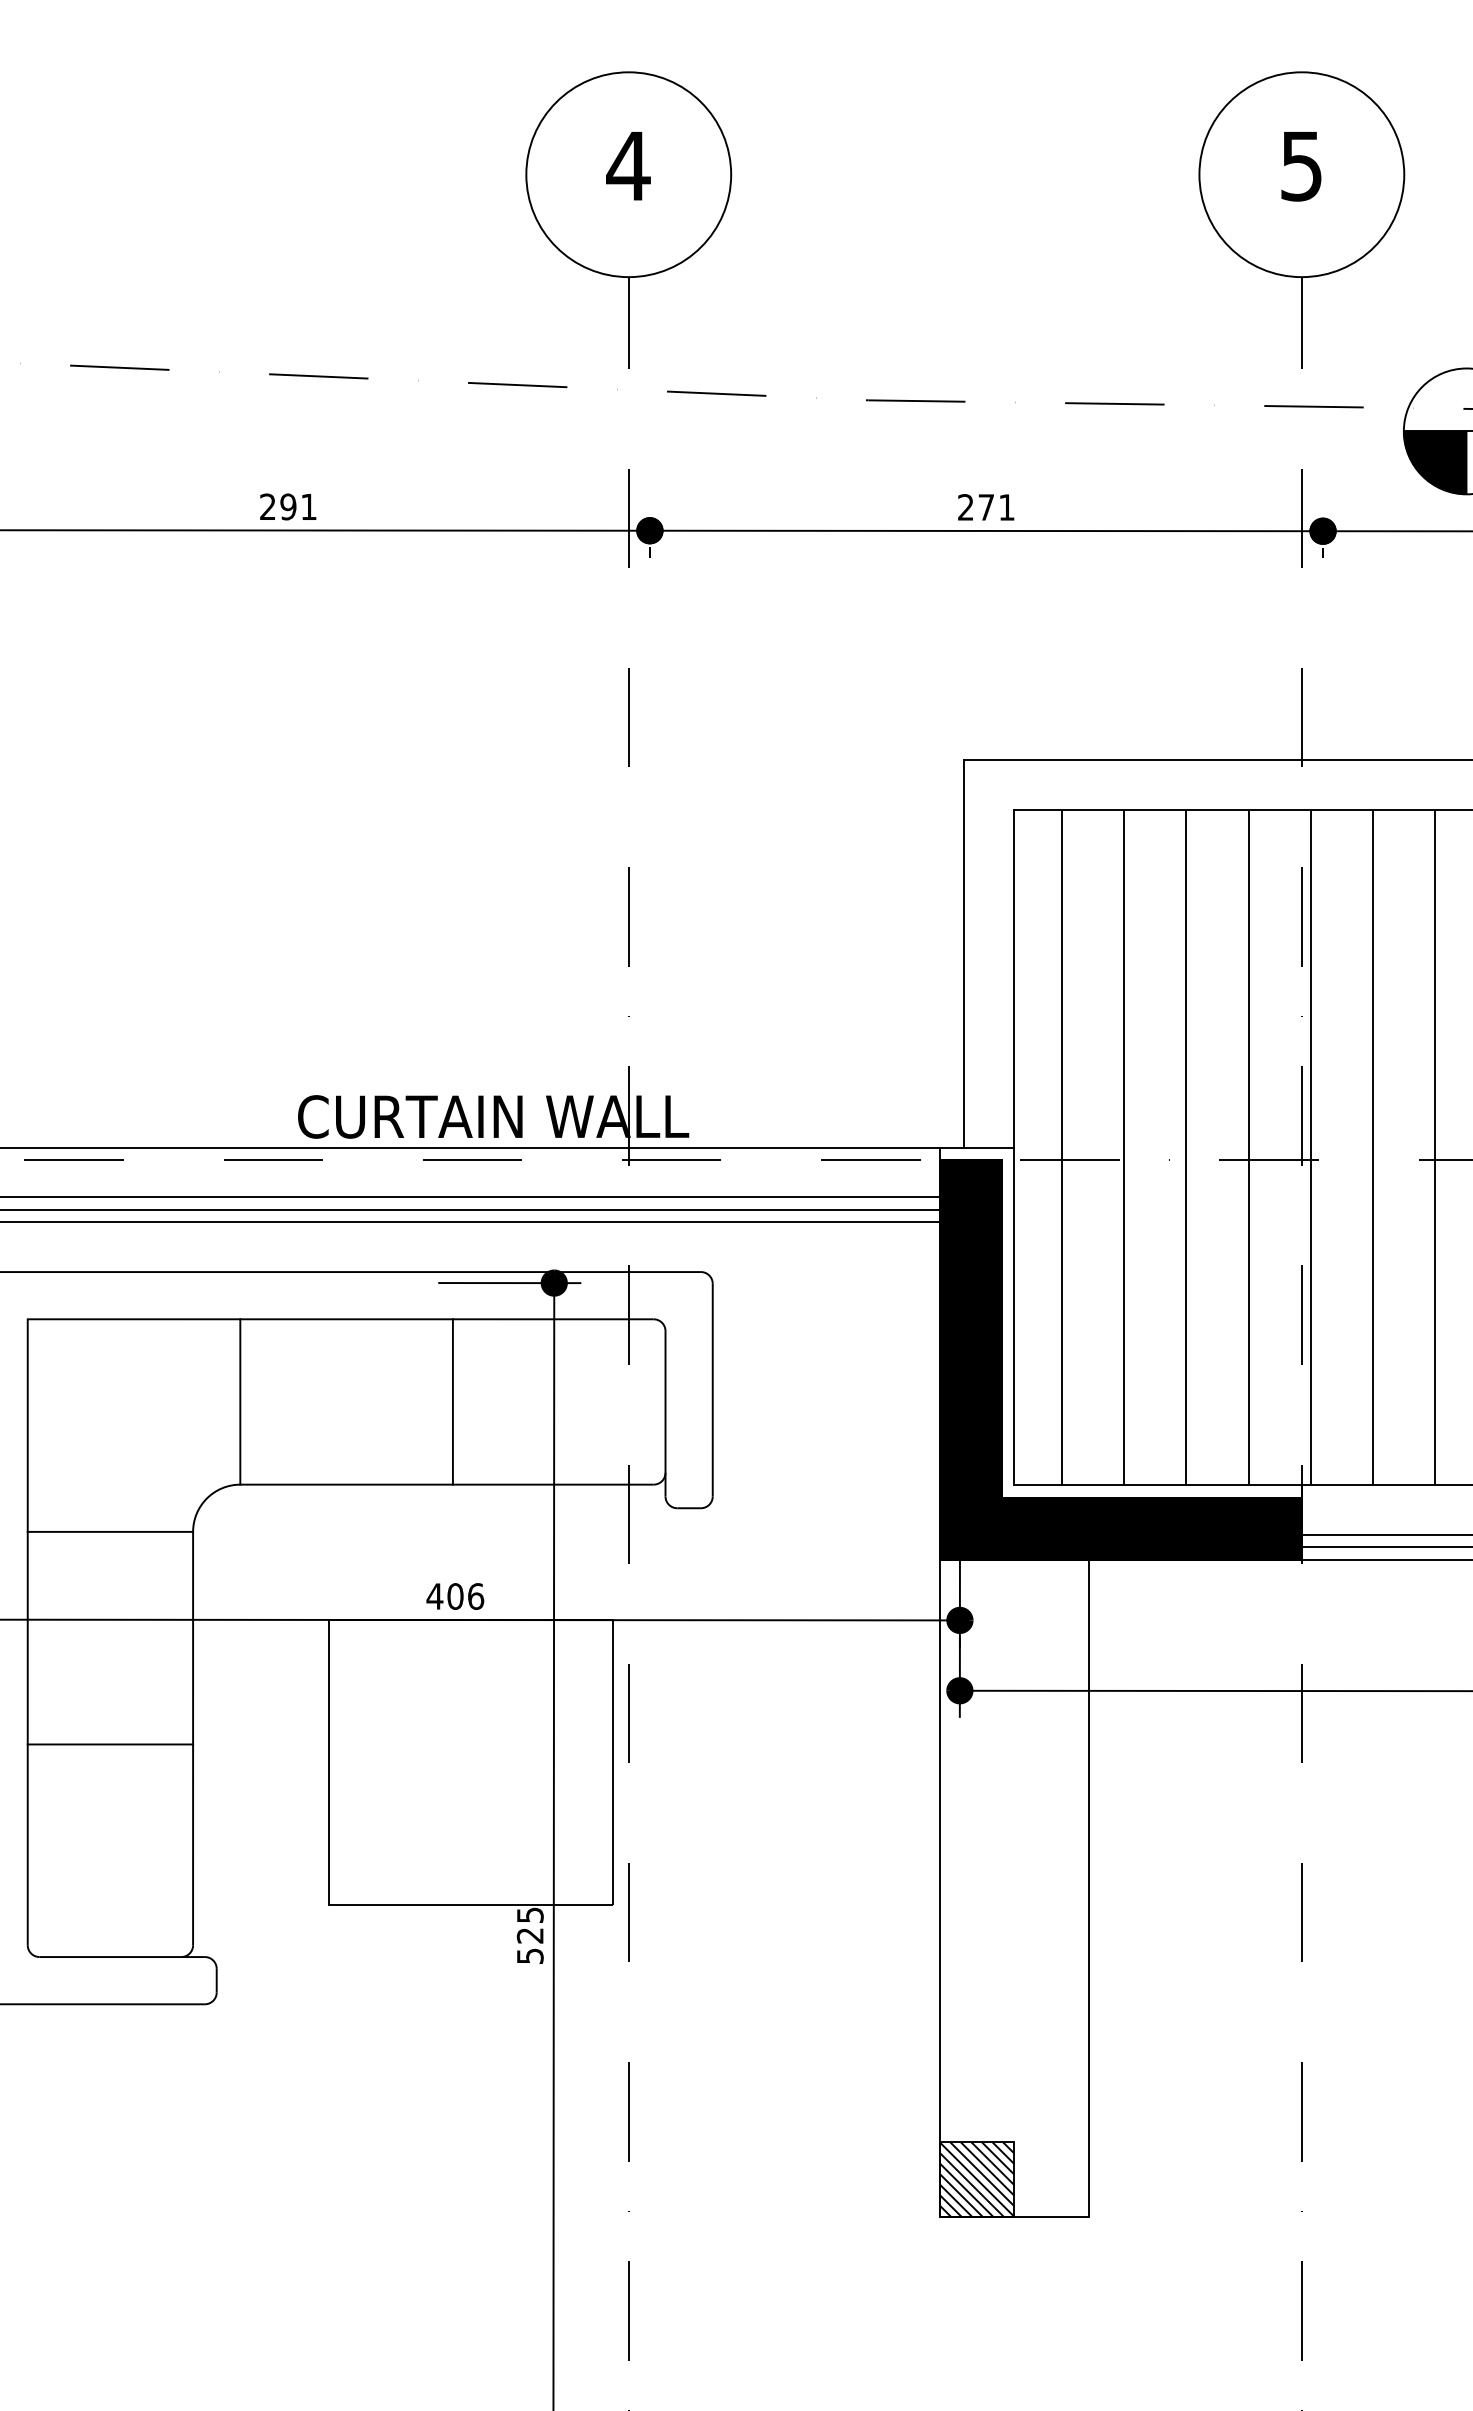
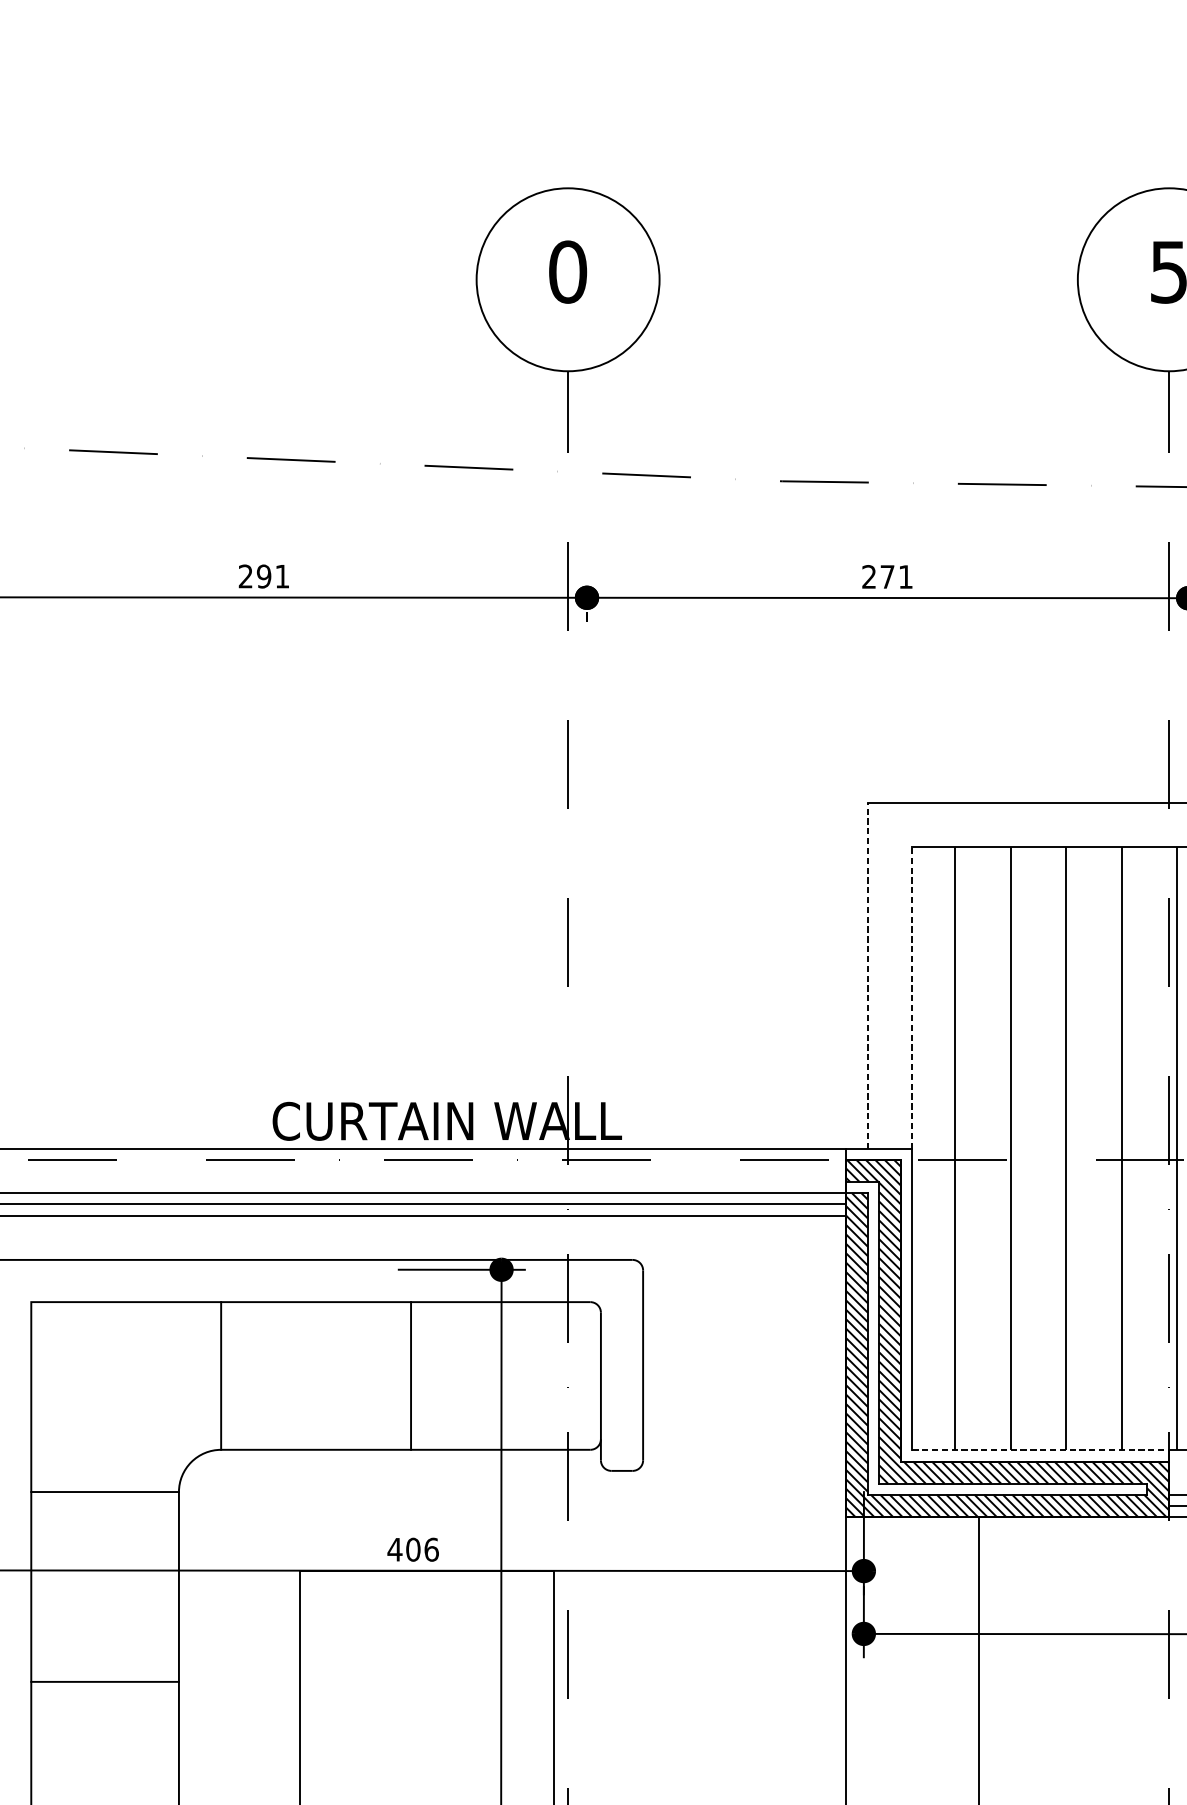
text: (628, 165) -> (567, 271), 4 -> 0
line: (964, 954) -> (867, 976), solid -> dashed
line: (1014, 978) -> (912, 997), solid -> dashed
fill: (1120, 1359) -> (1007, 1338), removed
line: (1158, 1485) -> (1041, 1450), solid -> dashed

